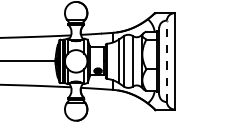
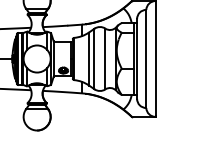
line: (166, 61) -> (145, 59), dashed -> solid

